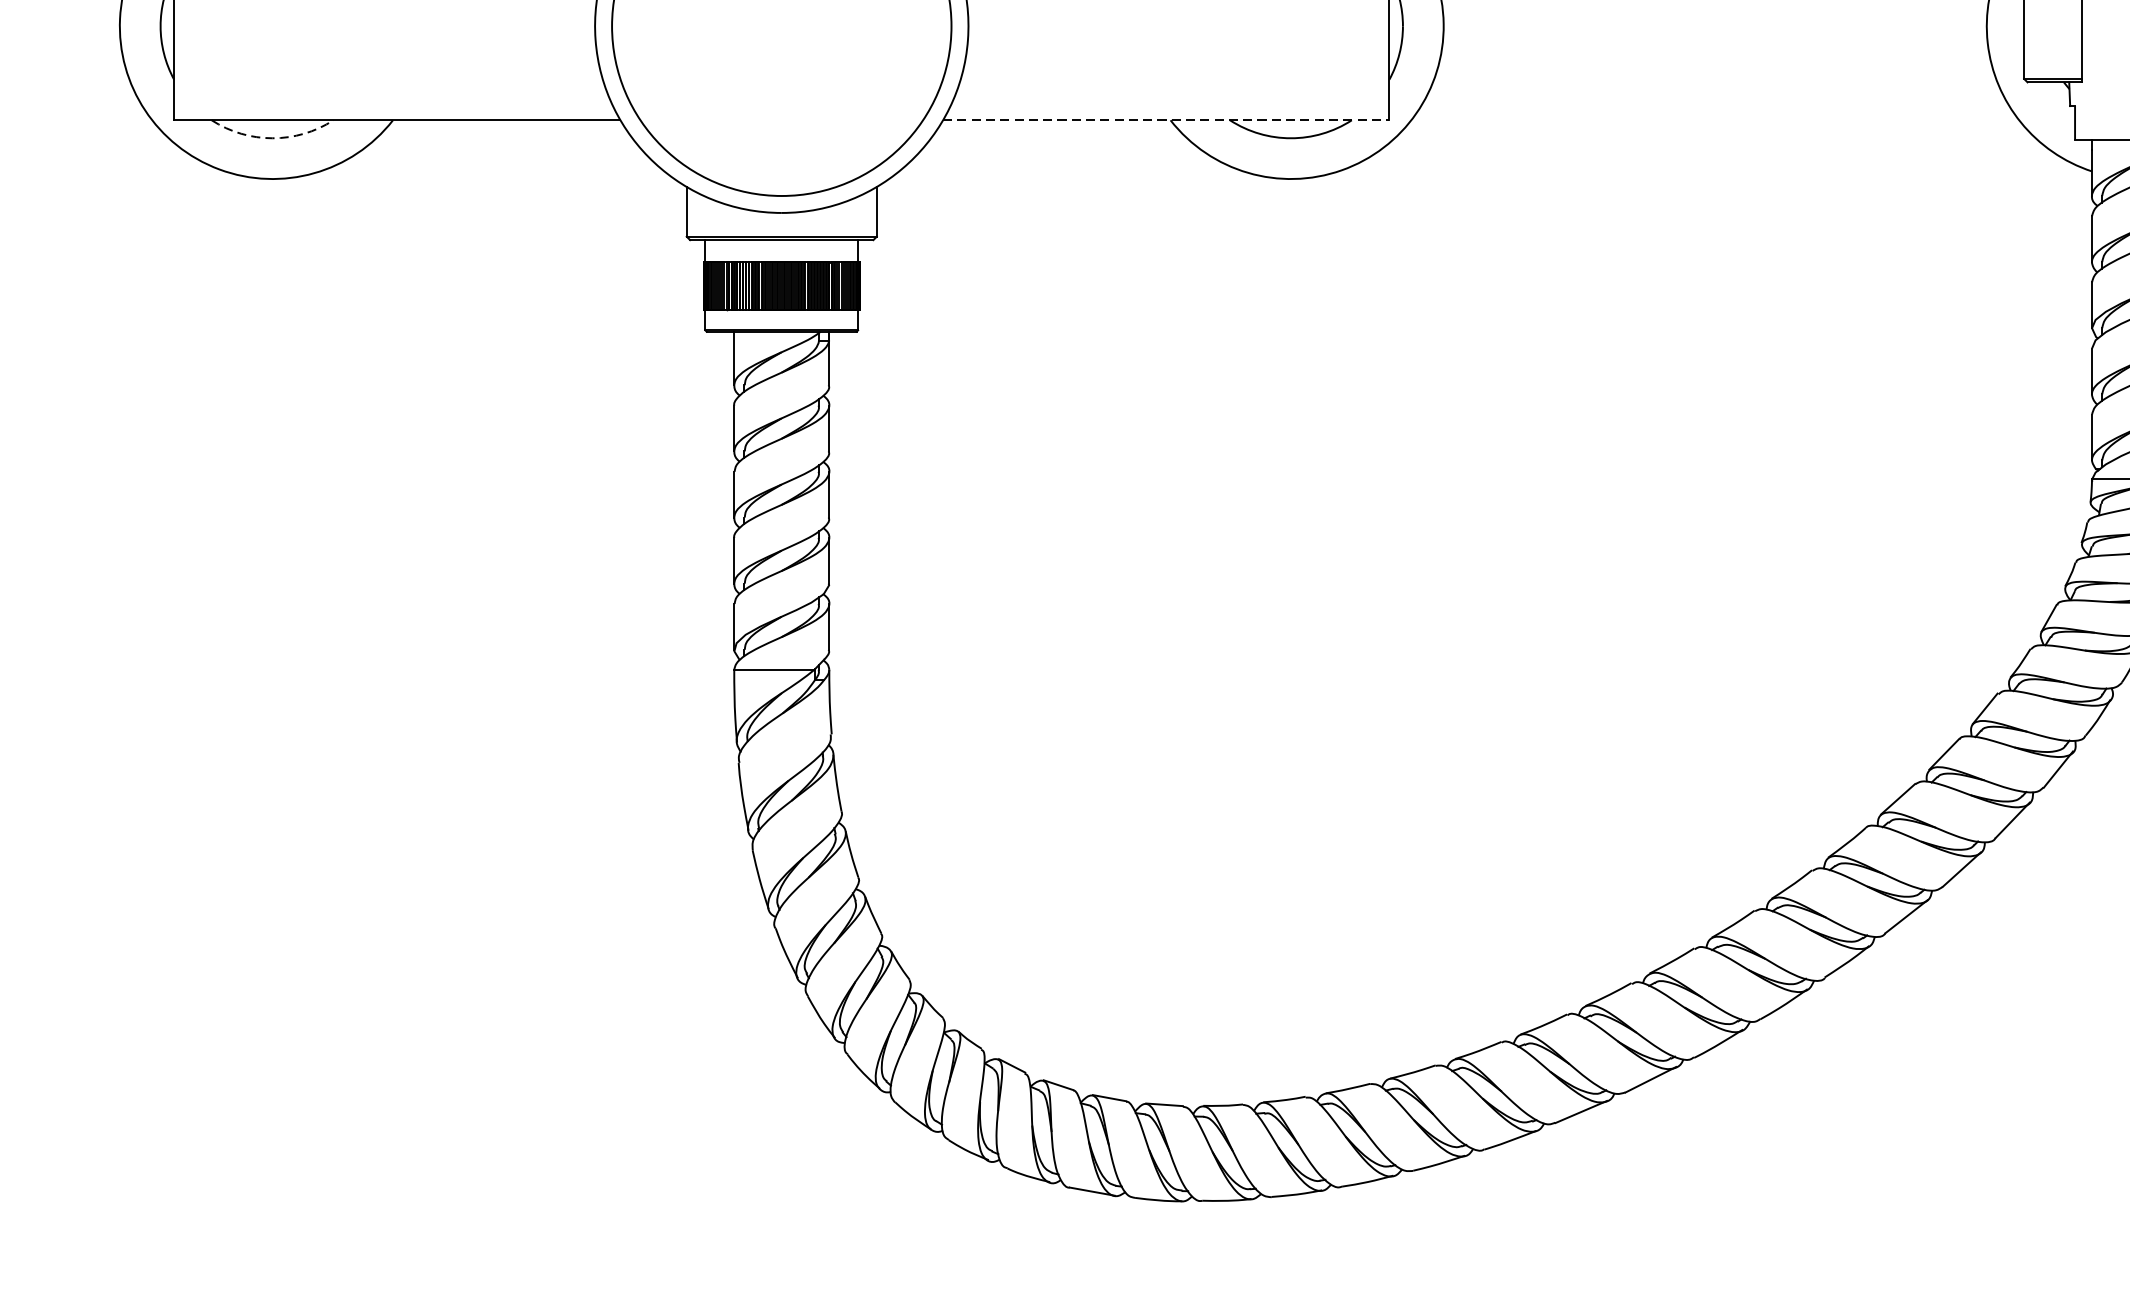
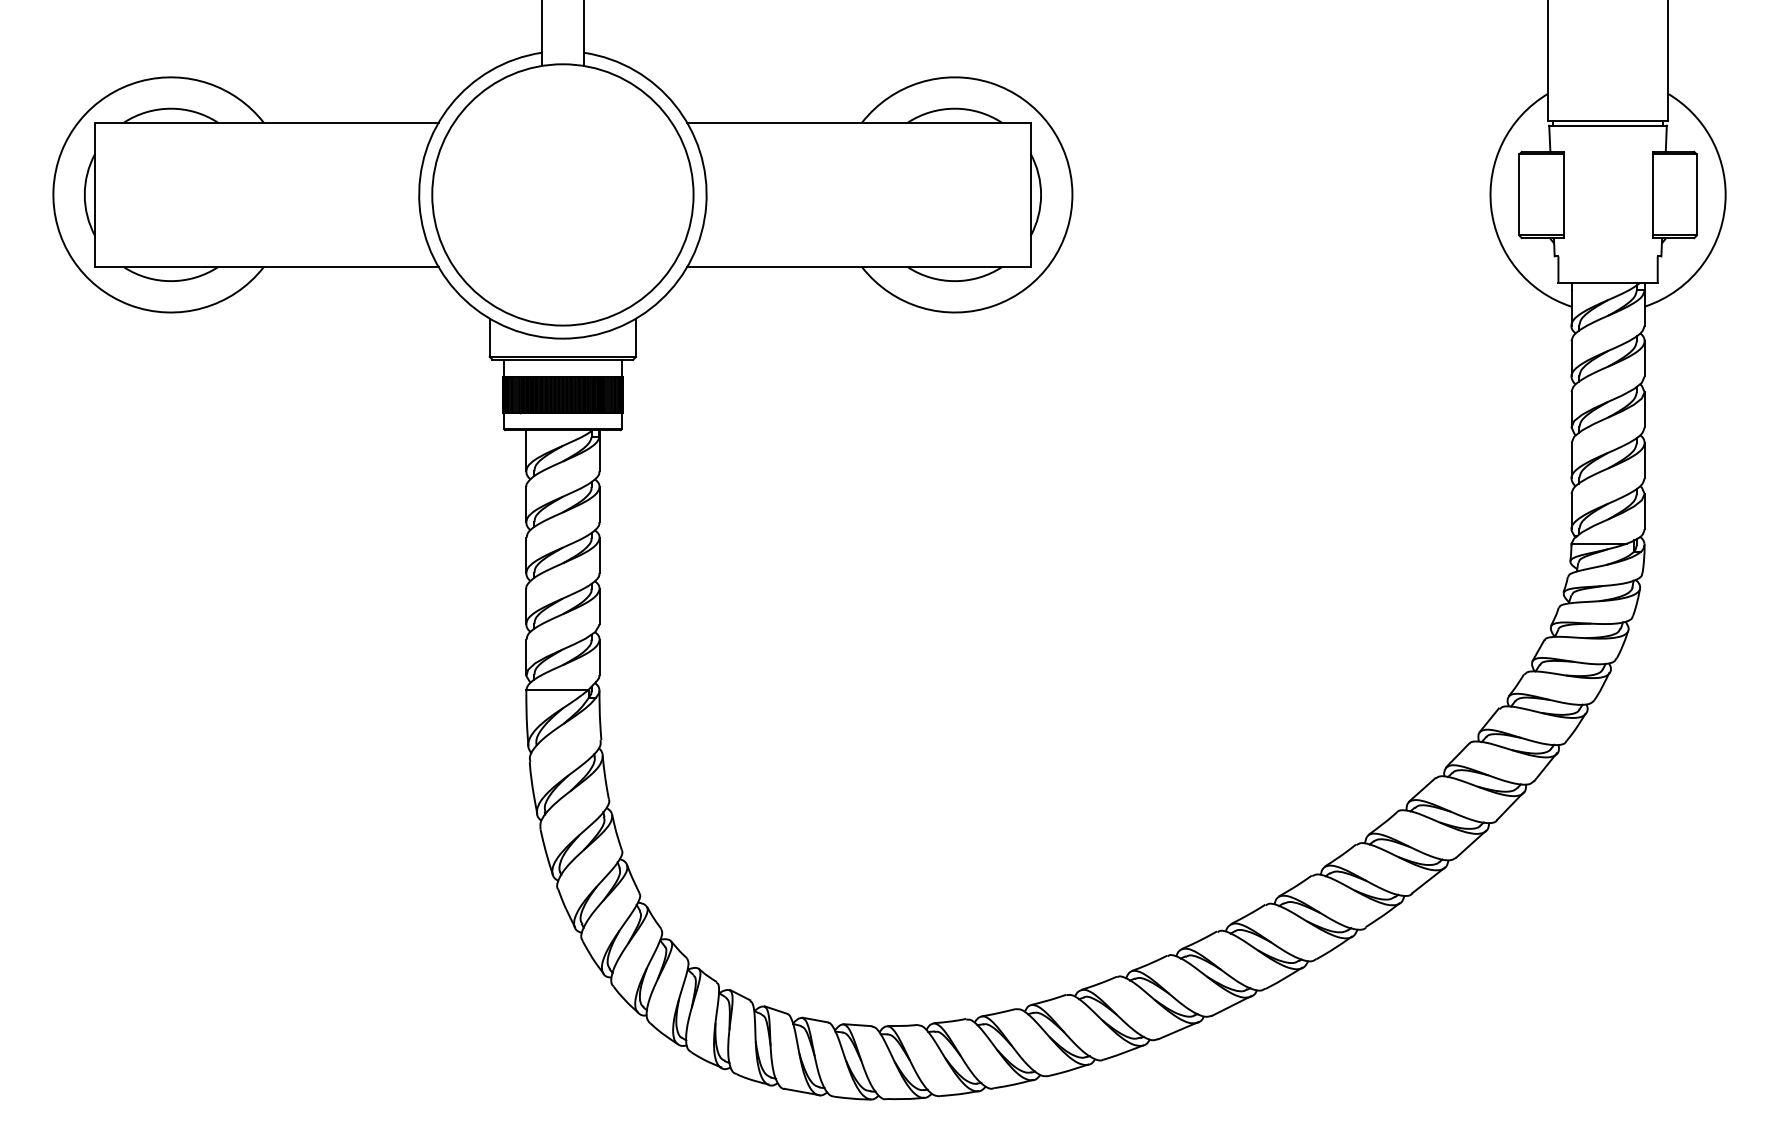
line: (1165, 120) -> (858, 267), dashed -> solid
arc: (271, 138) -> (170, 281), dashed -> solid

